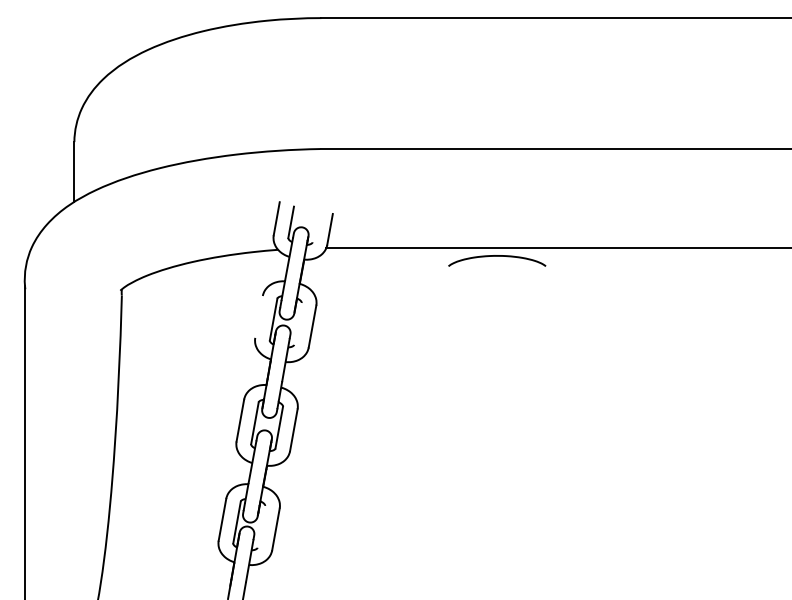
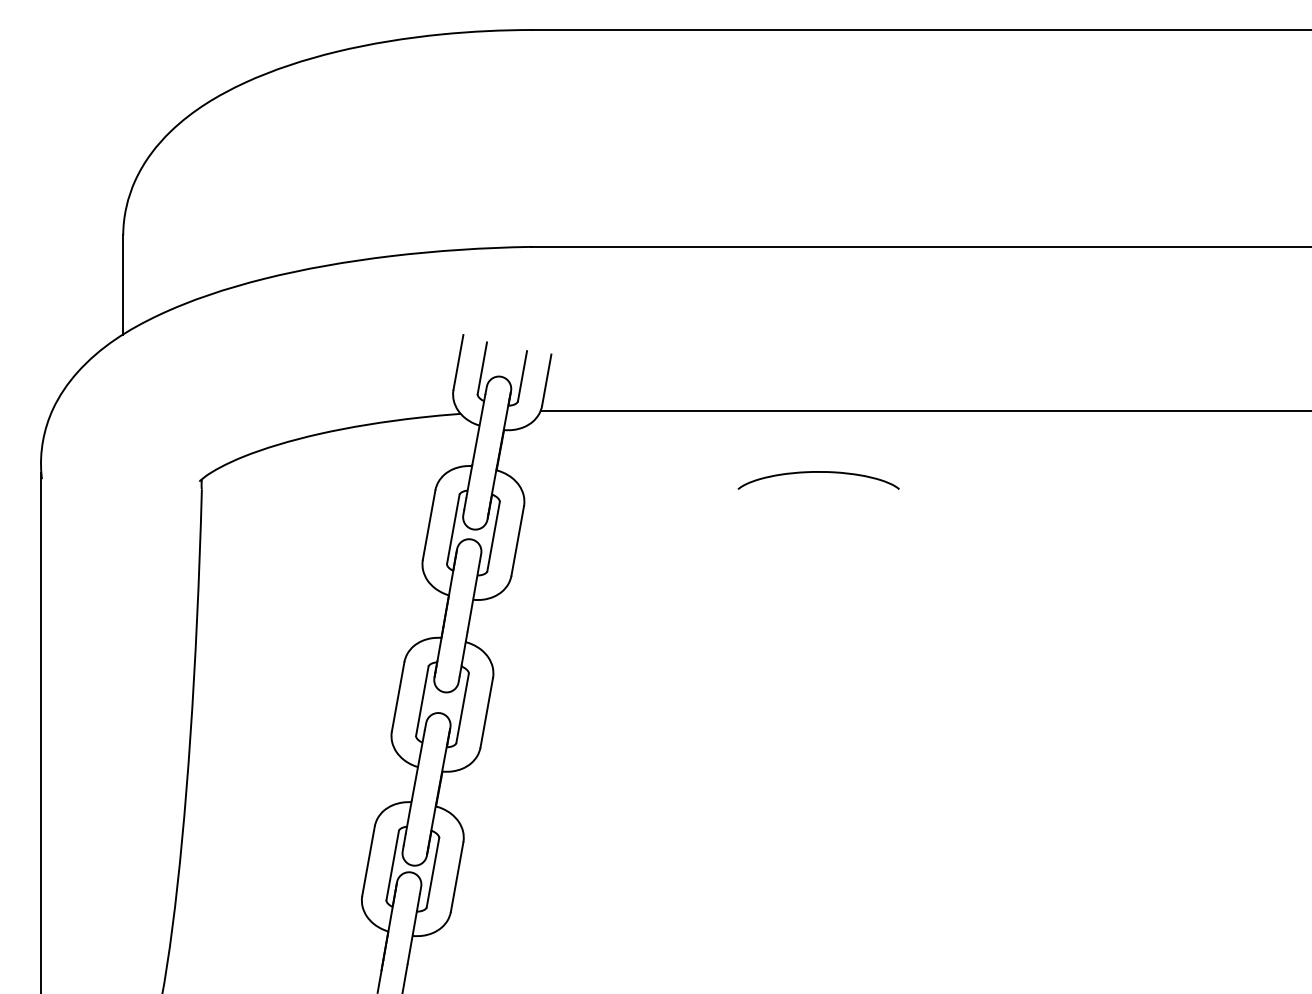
line: (315, 226) -> (522, 375), added
curve: (497, 256) -> (819, 472), moved
line: (258, 316) -> (428, 524), added
line: (297, 323) -> (492, 535), added
line: (261, 526) -> (433, 872), added

